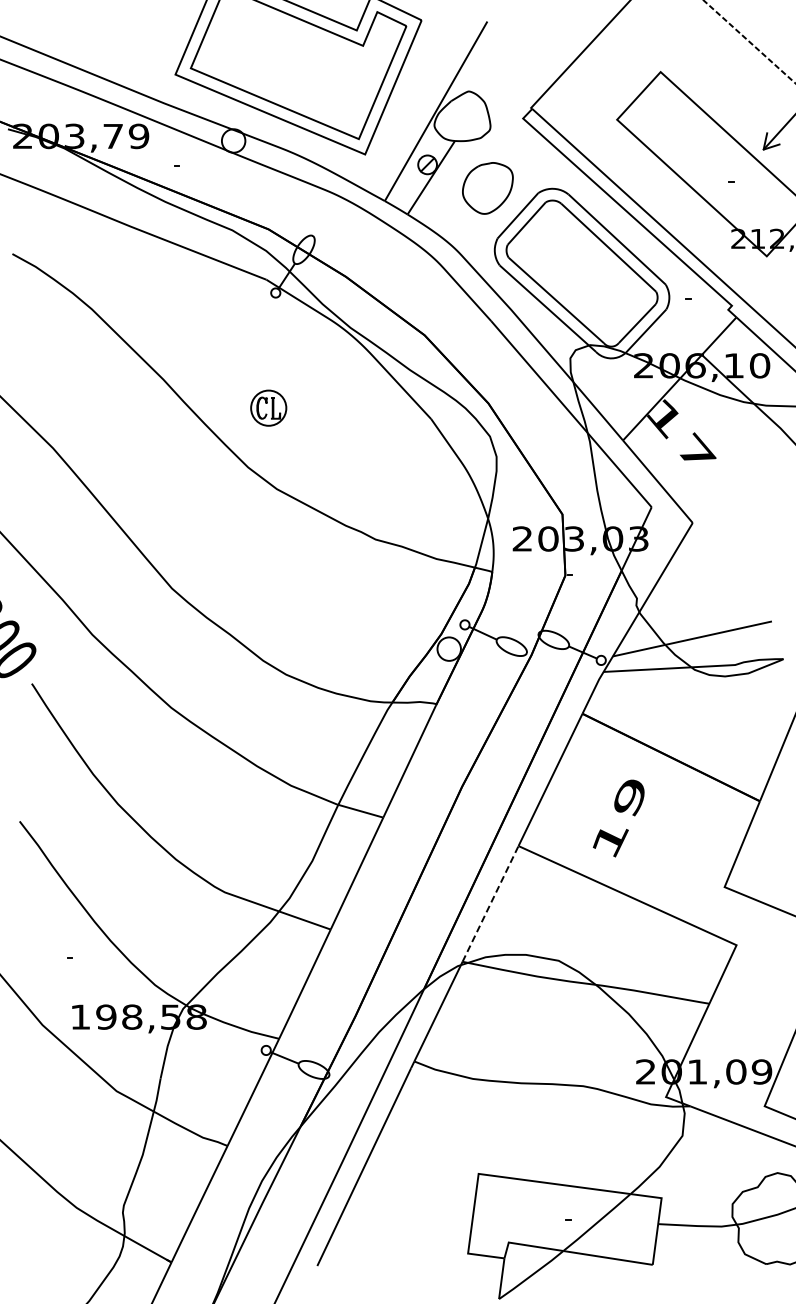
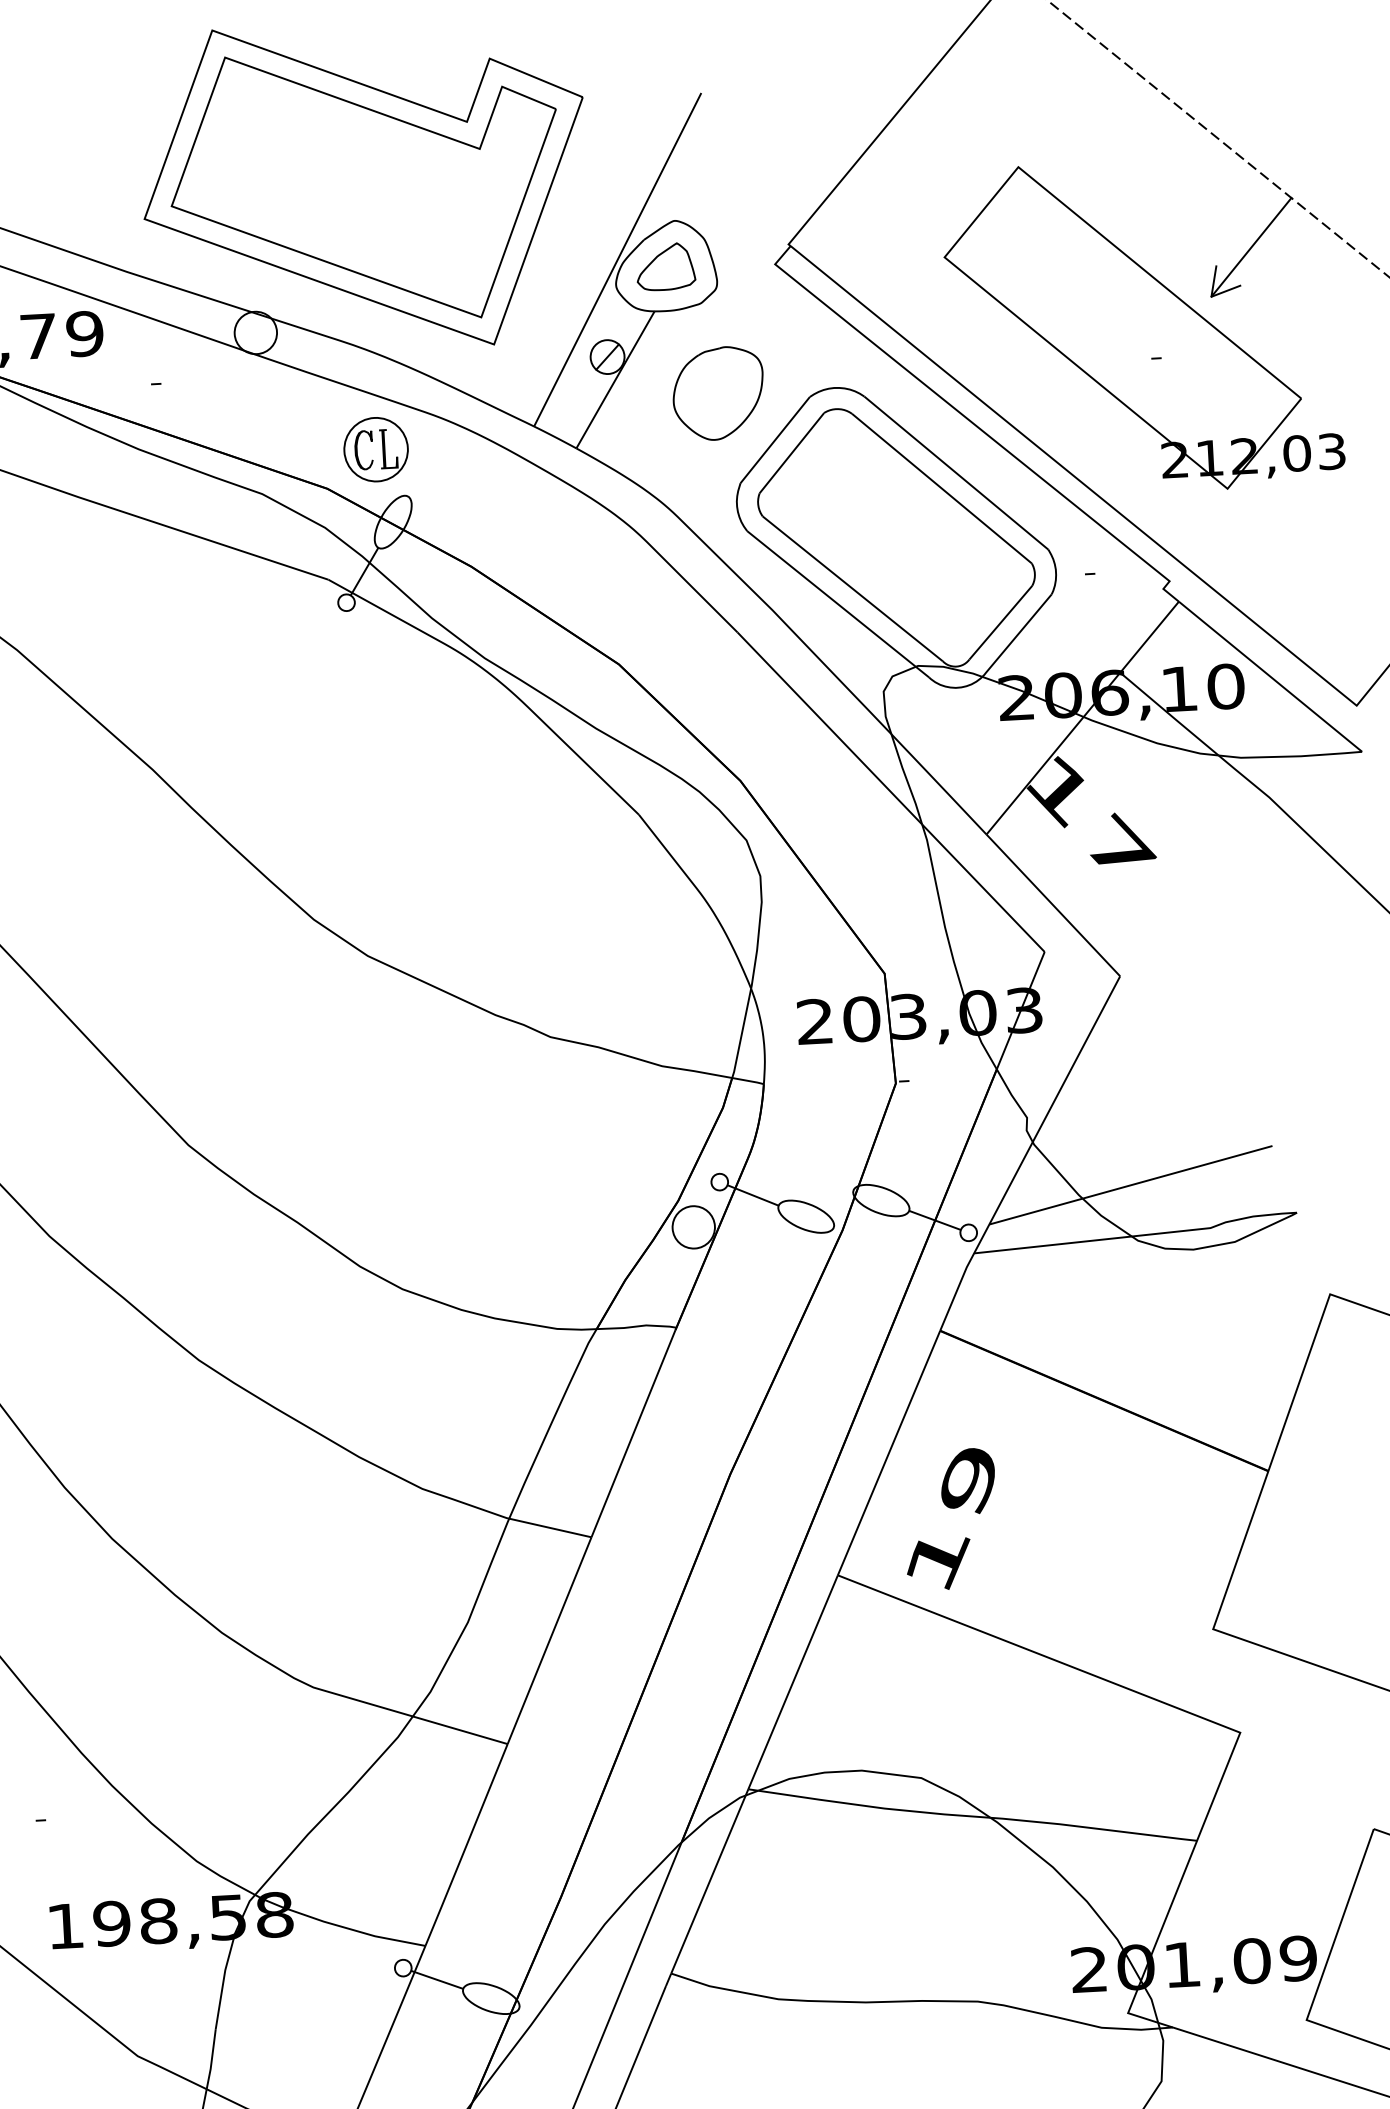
part: (462, 116) -> (665, 266), added
part: (268, 407) -> (375, 448), moved
text: (618, 818) -> (950, 1519), moved
line: (490, 903) -> (792, 1681), dashed -> solid

